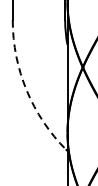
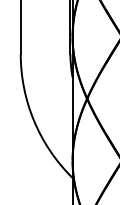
arc: (26, 90) -> (33, 120), dashed -> solid

